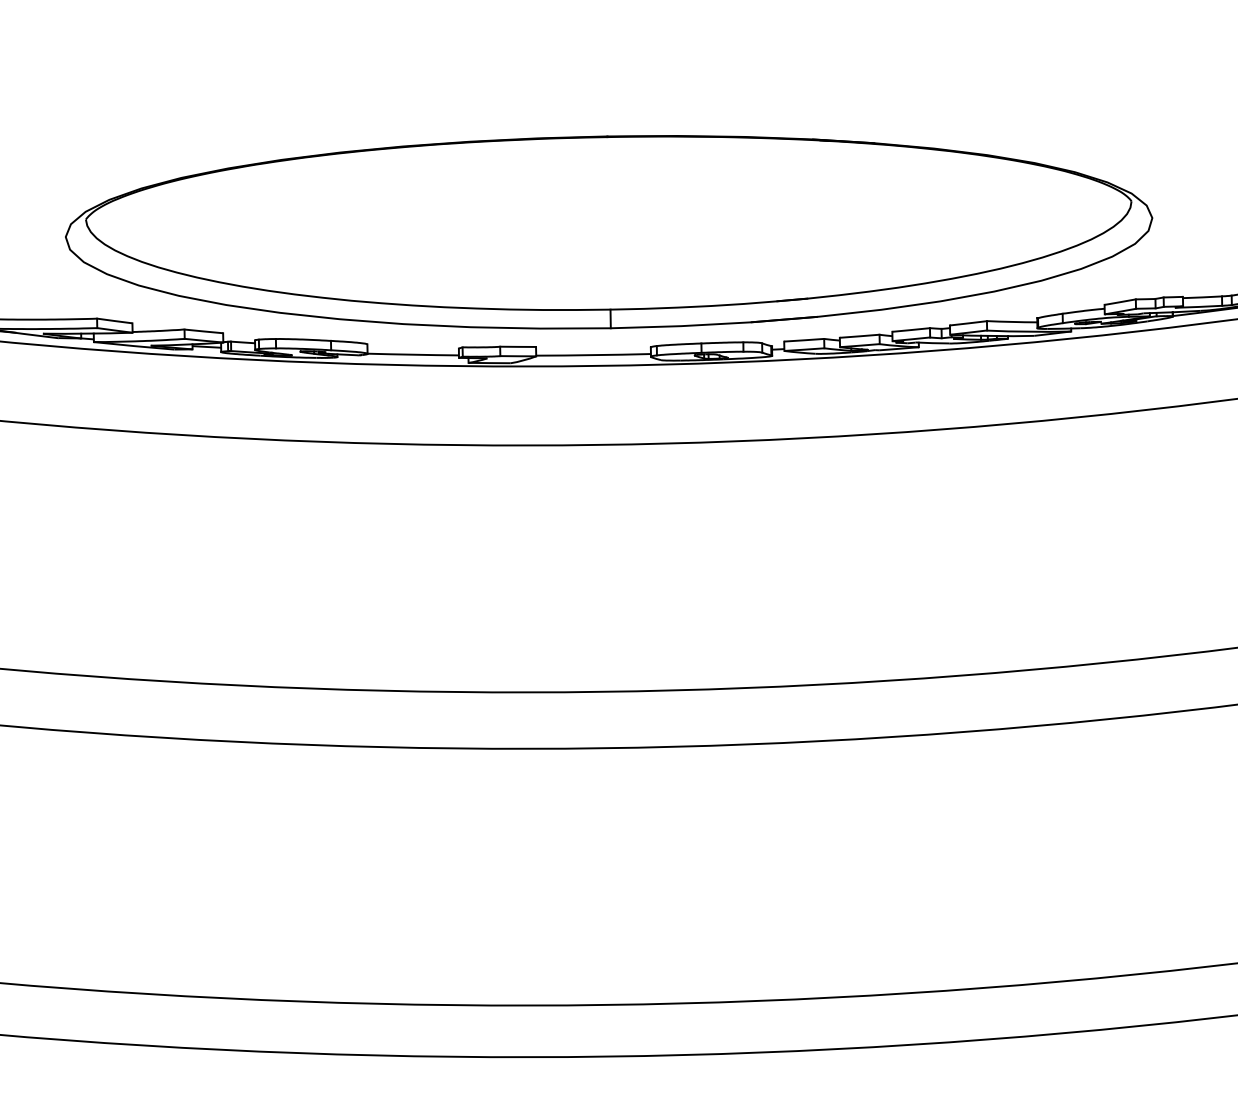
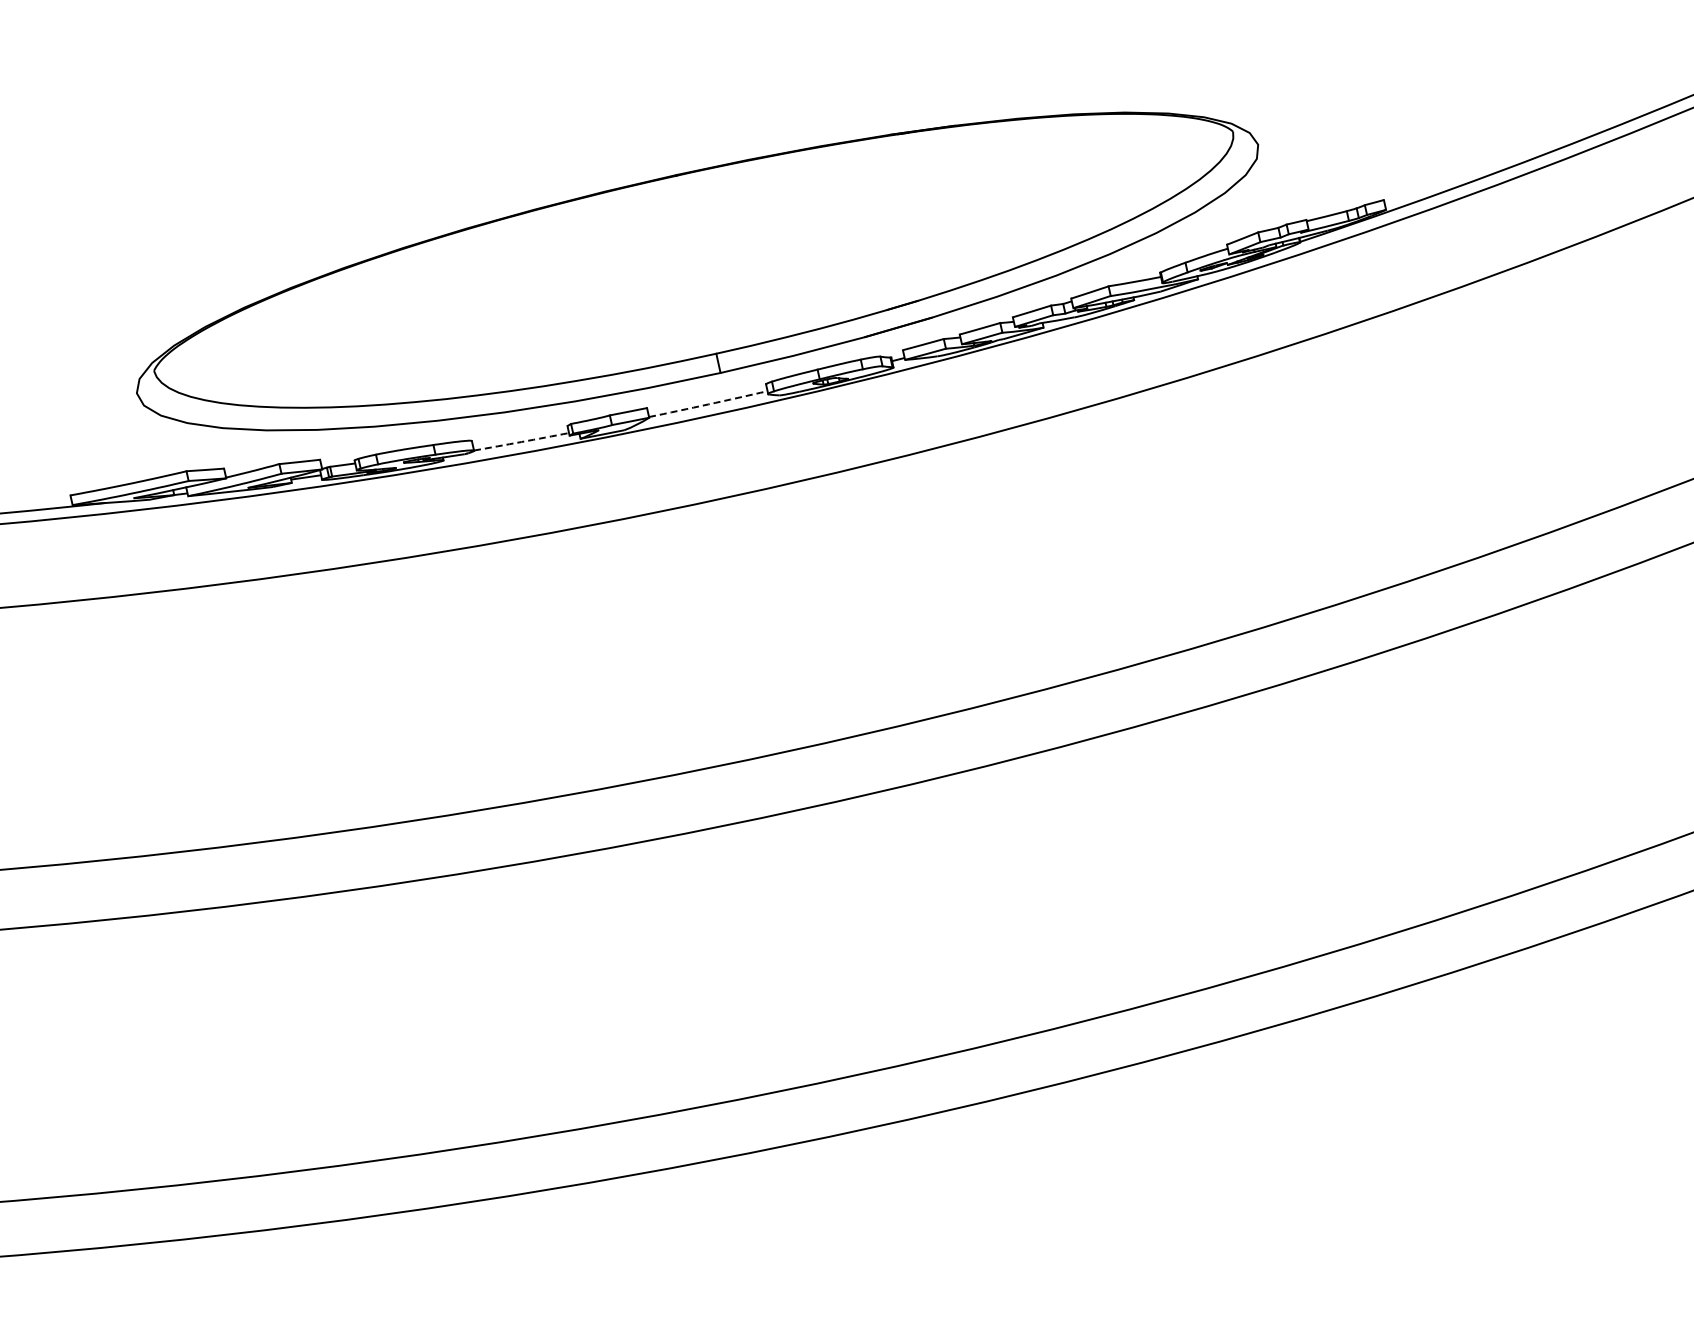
arc: (413, 355) -> (521, 442), solid -> dashed
arc: (593, 355) -> (708, 404), solid -> dashed

